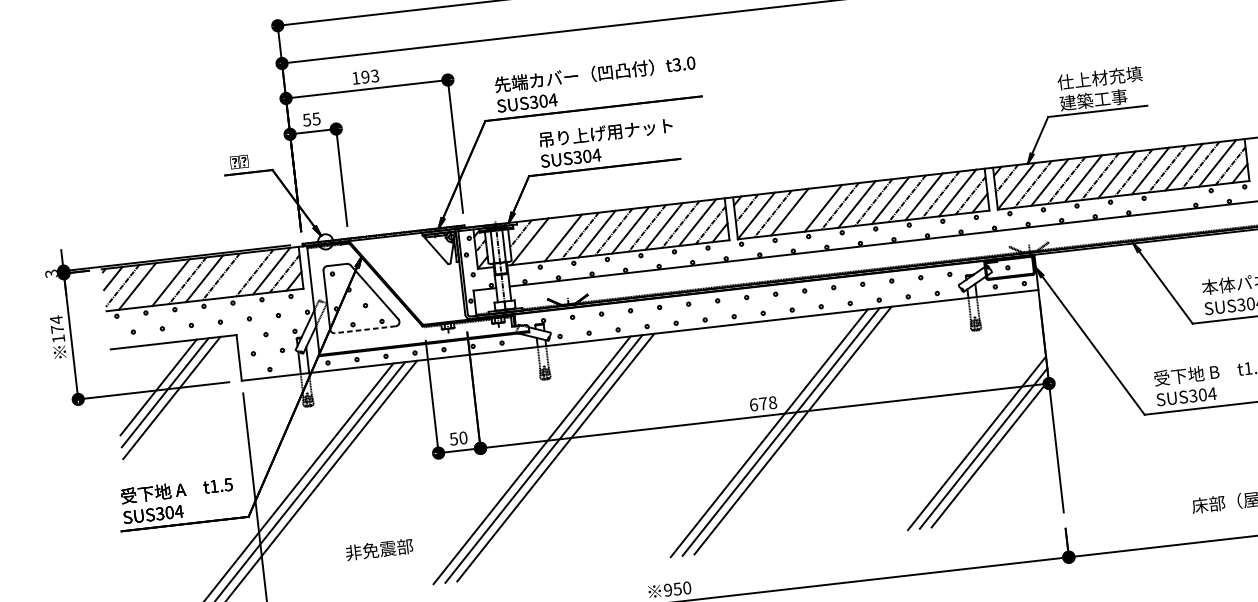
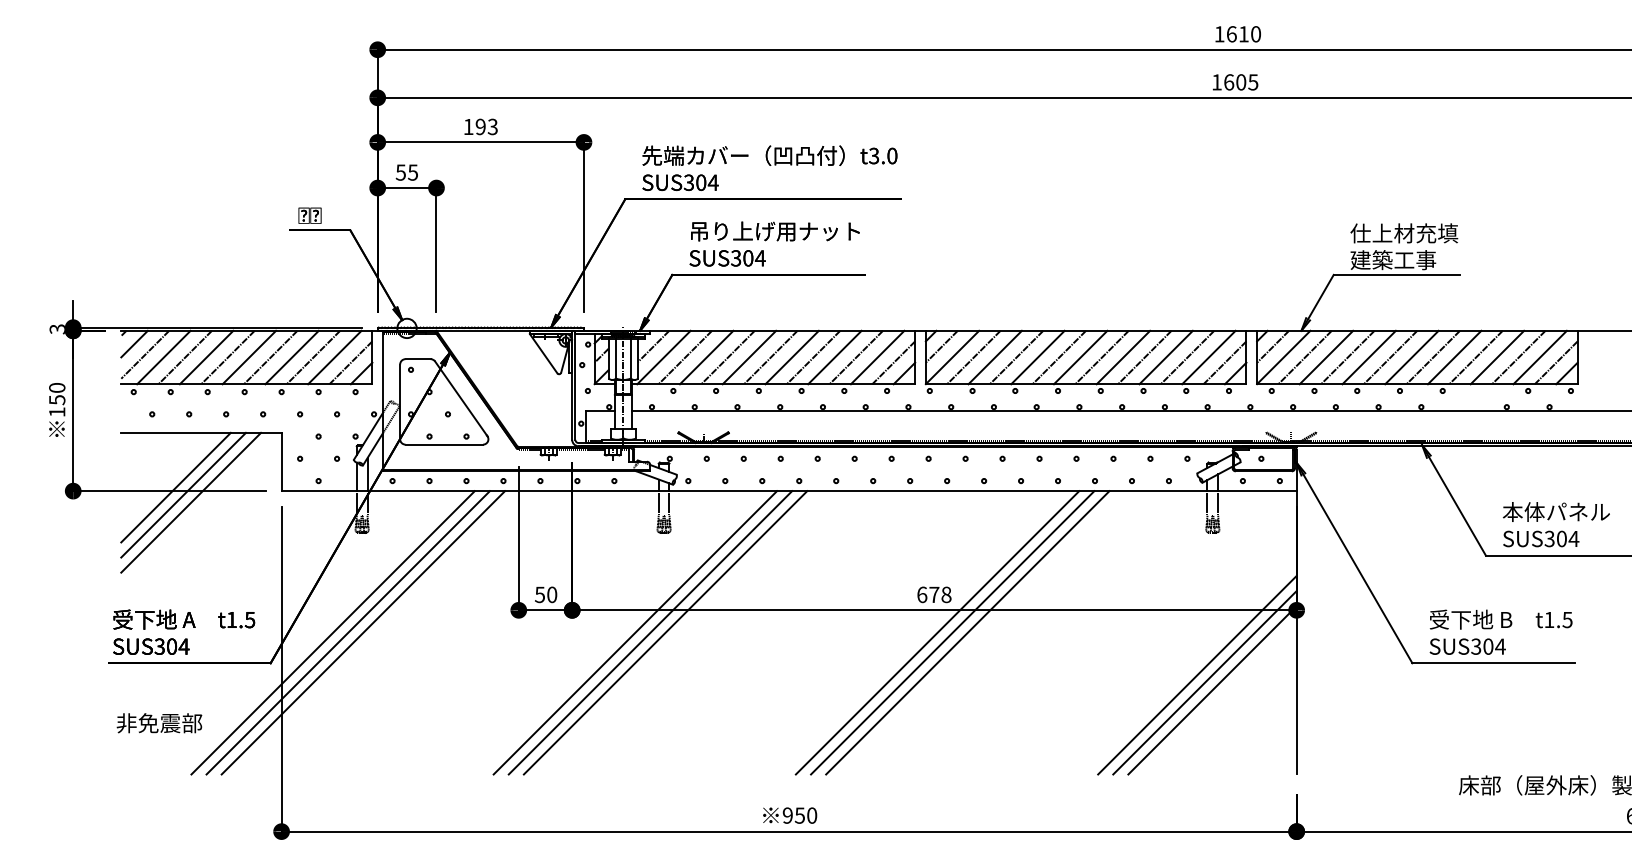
line: (806, 210) -> (1016, 357), added
line: (546, 239) -> (685, 357), added
line: (237, 275) -> (291, 357), added
line: (153, 284) -> (184, 357), added
text: (57, 324) -> (57, 393), 174 -> 150
line: (365, 329) -> (444, 444), dashed -> solid
text: (379, 549) -> (159, 723), moved

